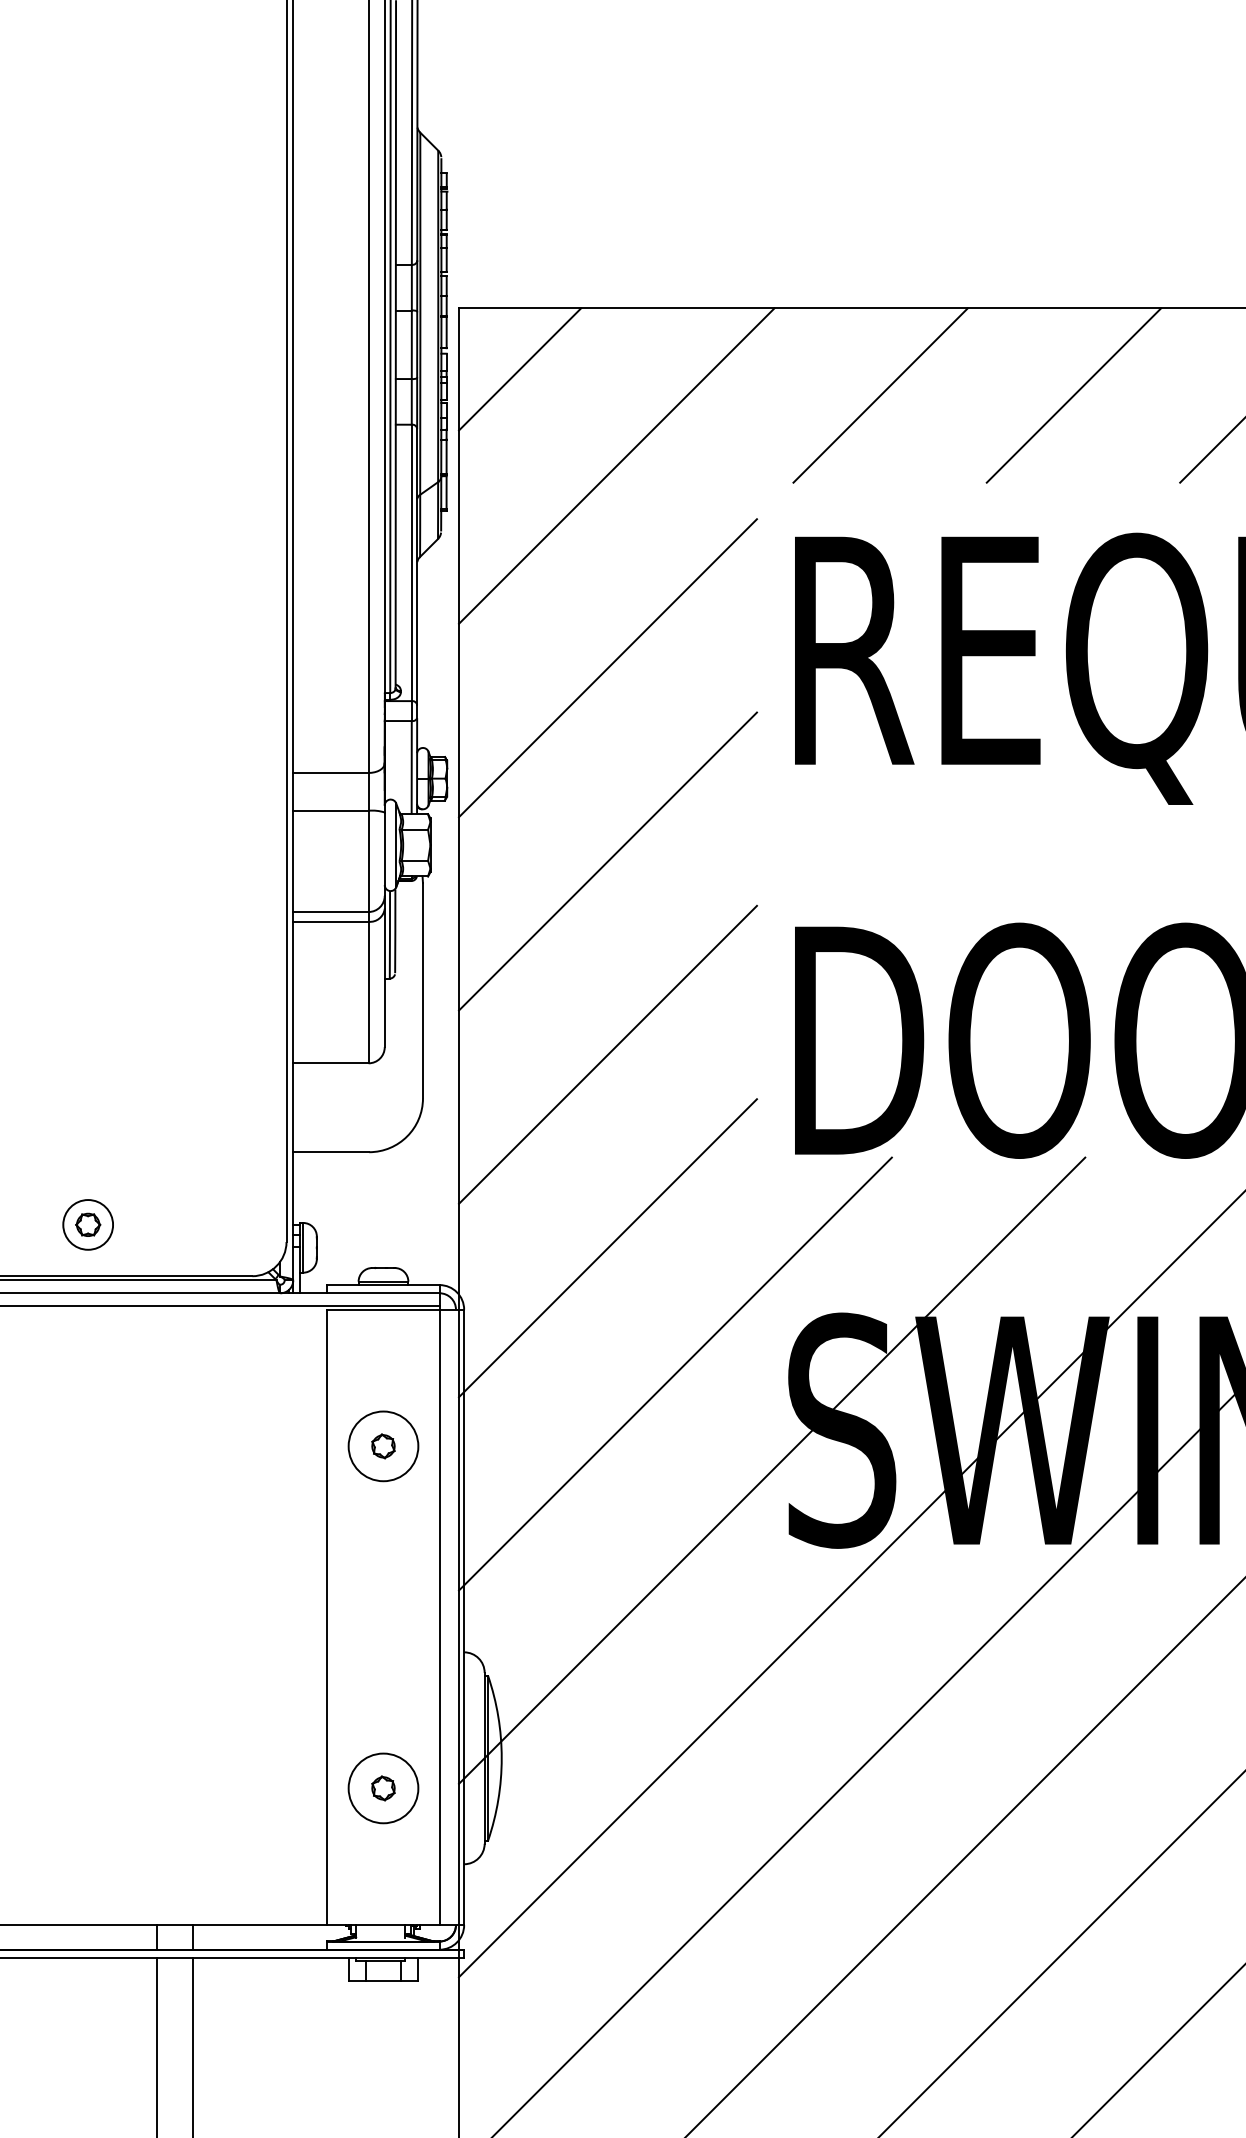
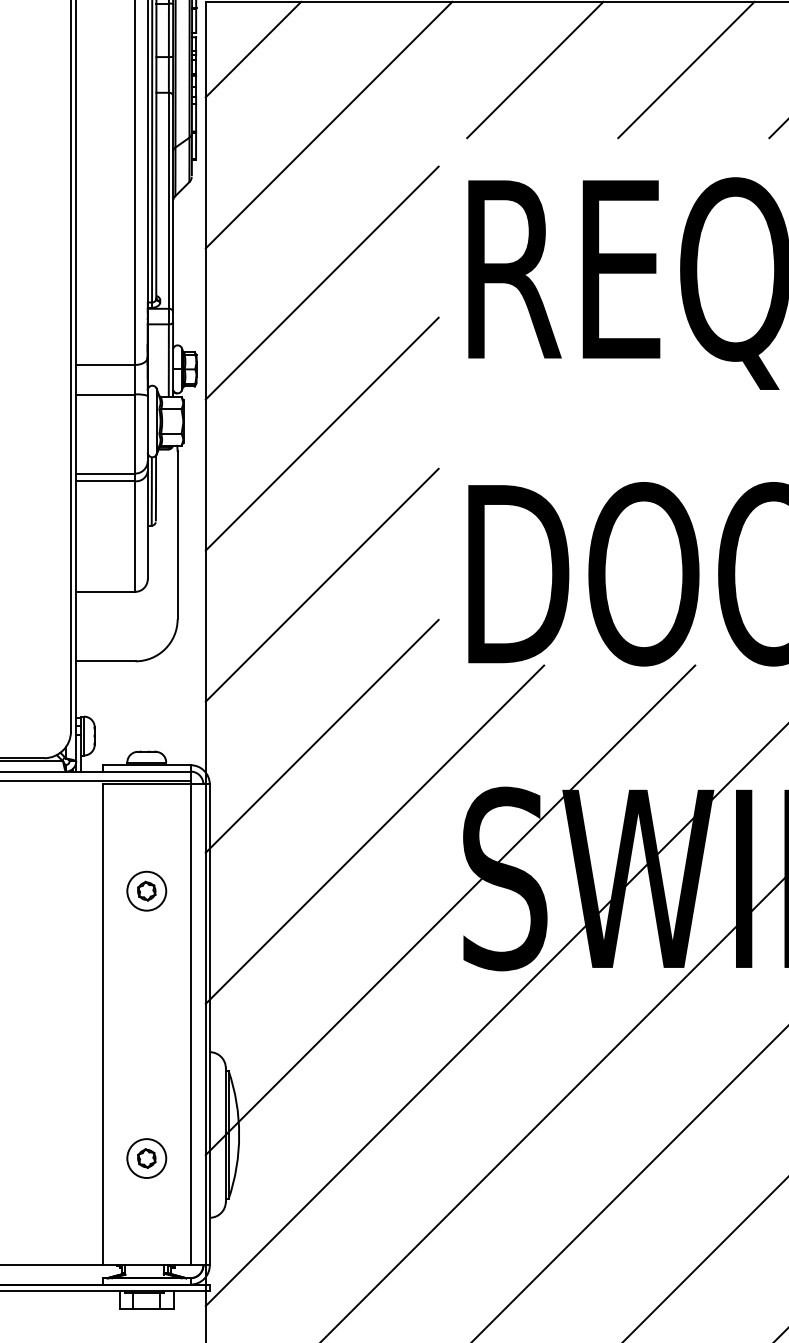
circle: (383, 1446) -> (146, 891), size x0.71
circle: (383, 1788) -> (146, 1158), size x0.71

